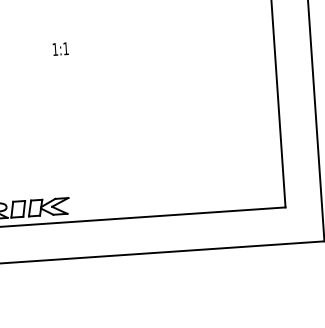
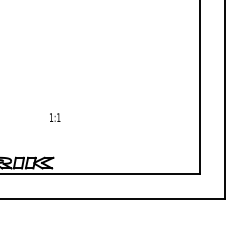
text: (61, 48) -> (55, 117), moved

